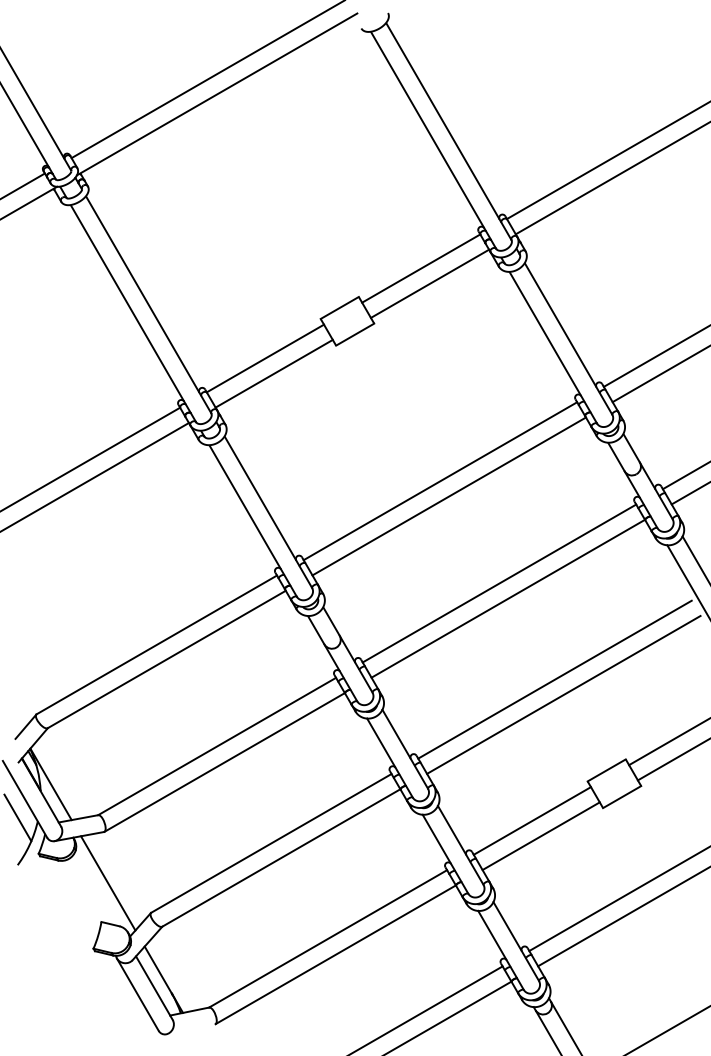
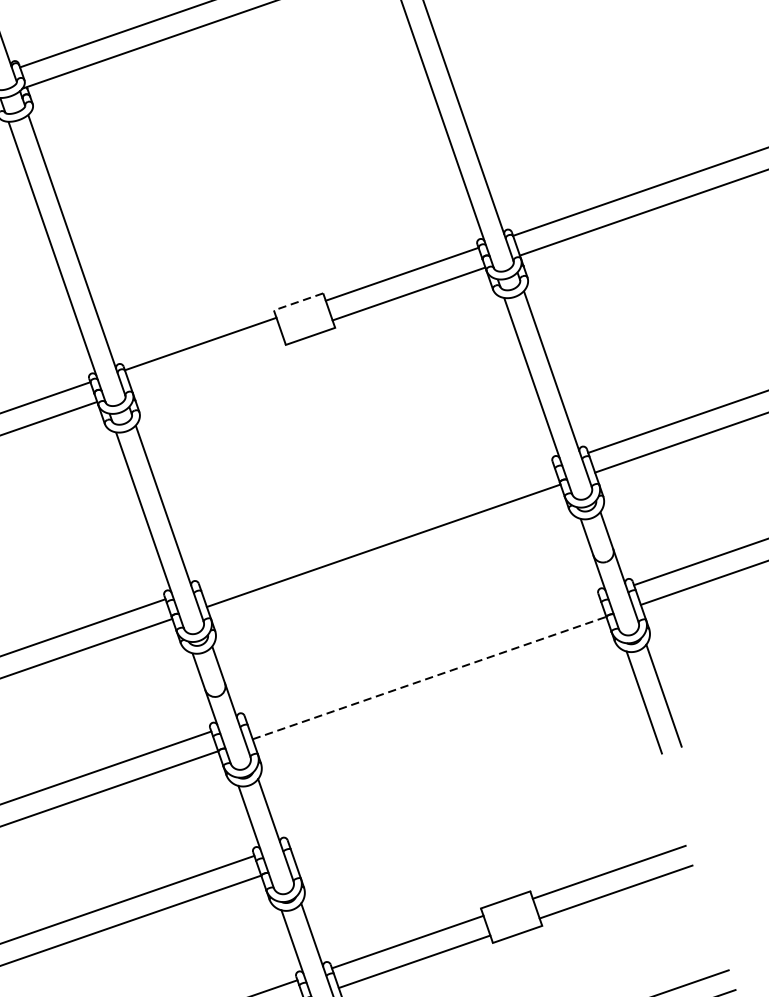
line: (339, 308) -> (298, 302), solid -> dashed
line: (273, 373) -> (206, 363), removed
line: (440, 481) -> (376, 526), removed
line: (499, 583) -> (422, 658), removed
line: (508, 598) -> (429, 677), solid -> dashed
line: (554, 679) -> (465, 782), removed
line: (563, 694) -> (472, 801), removed

